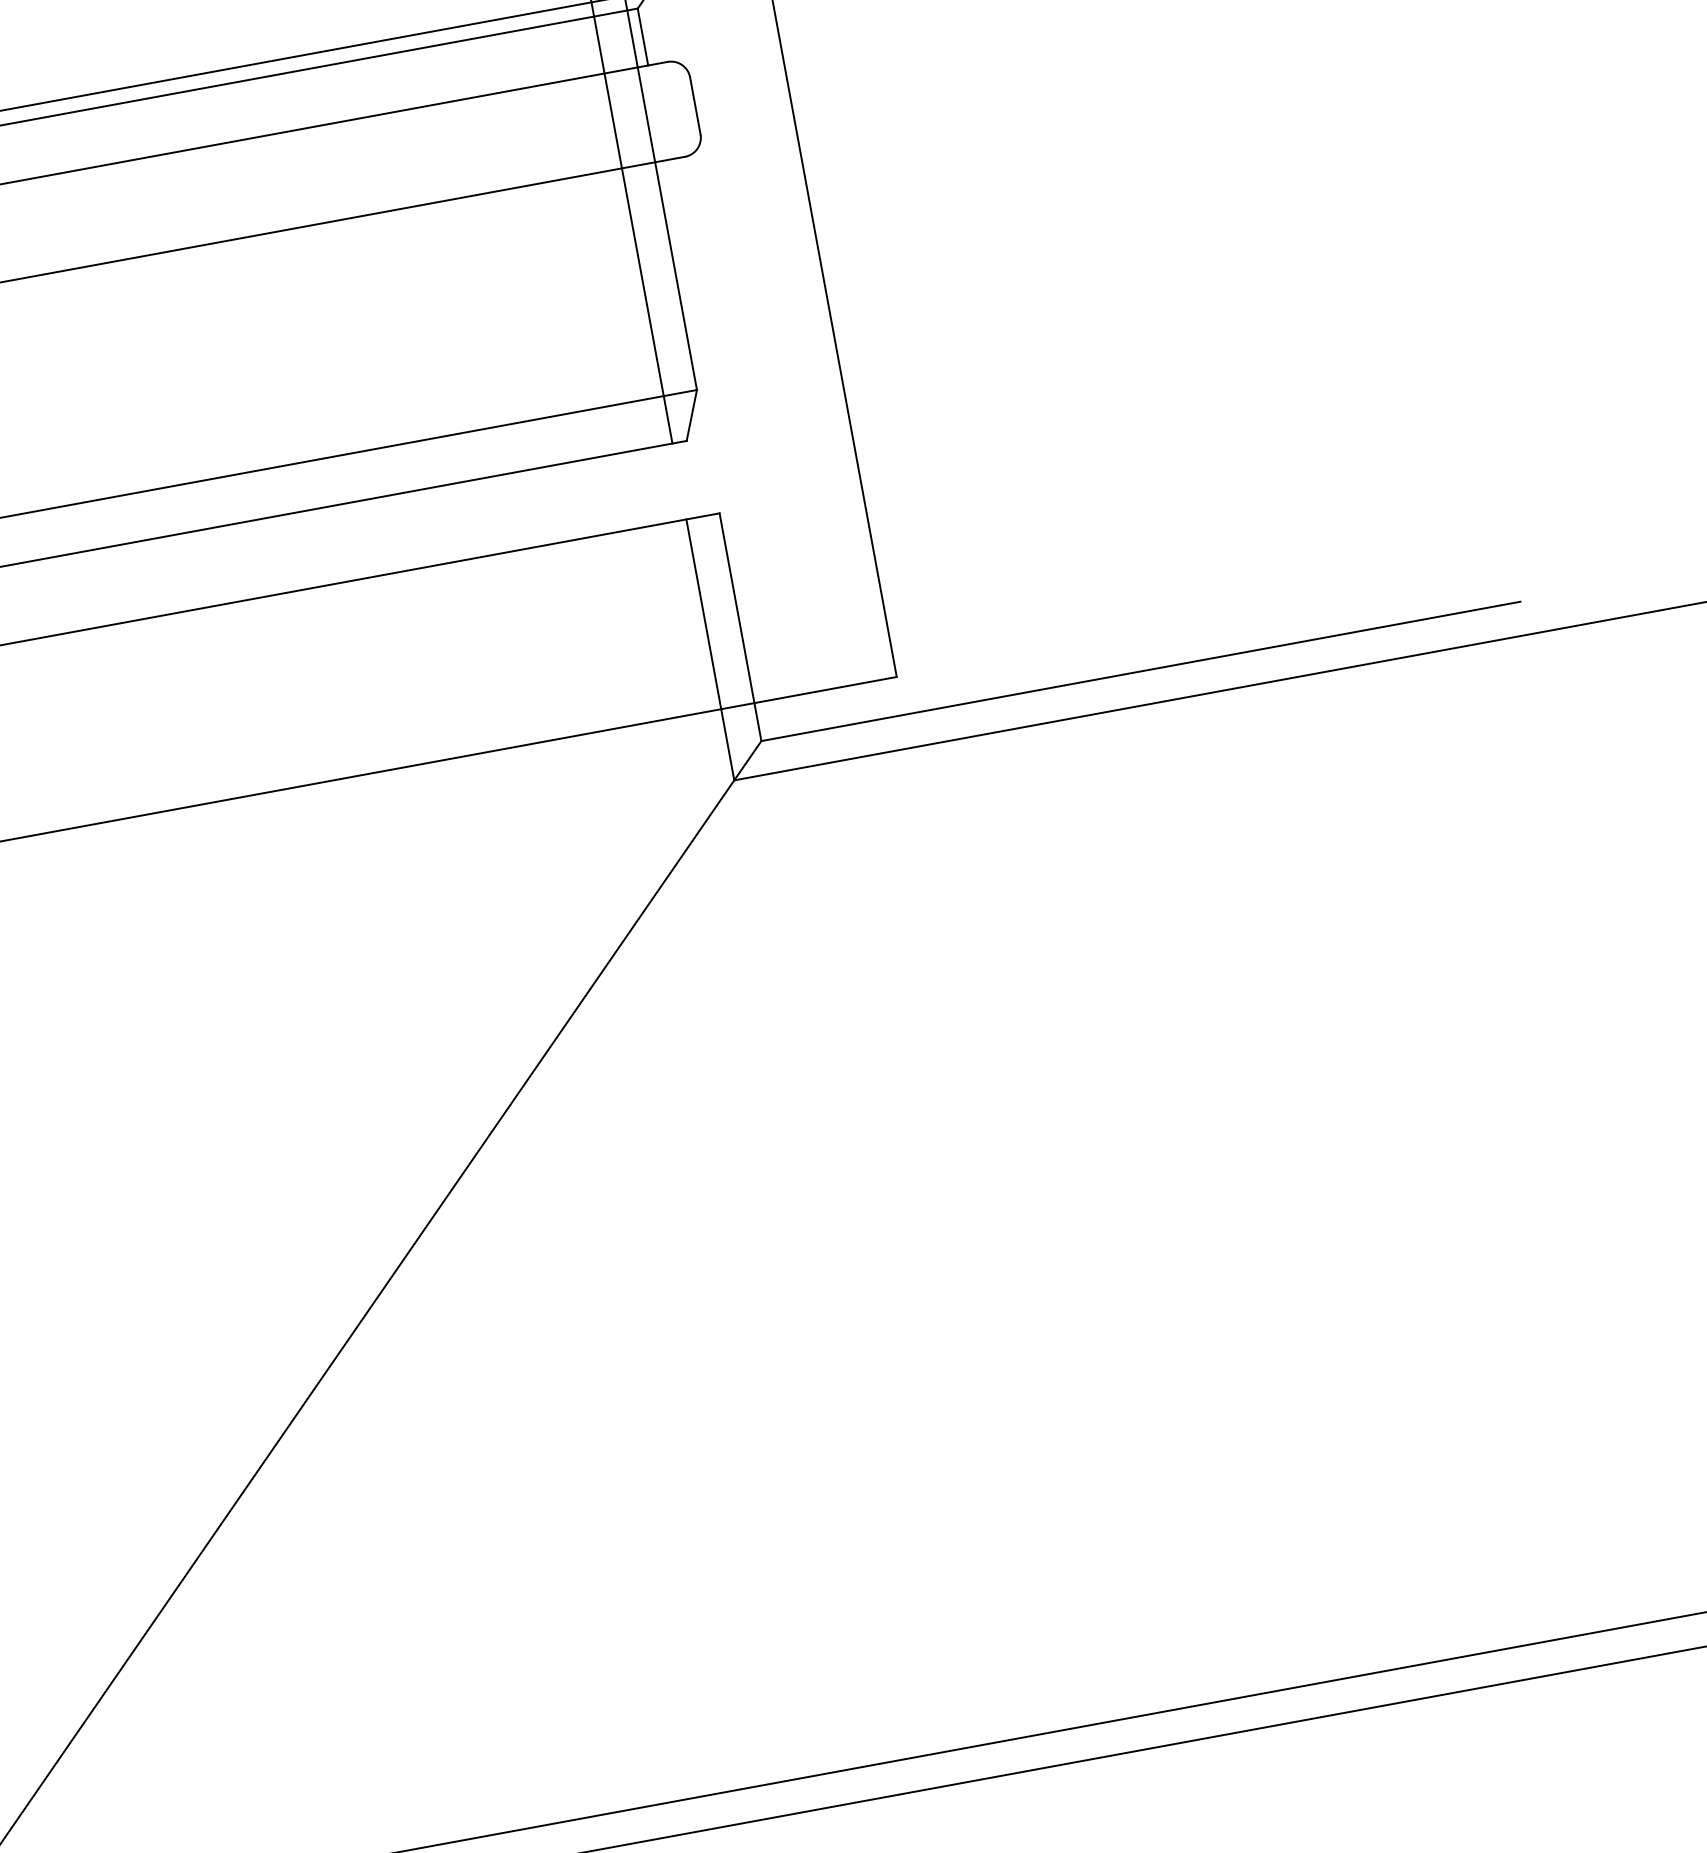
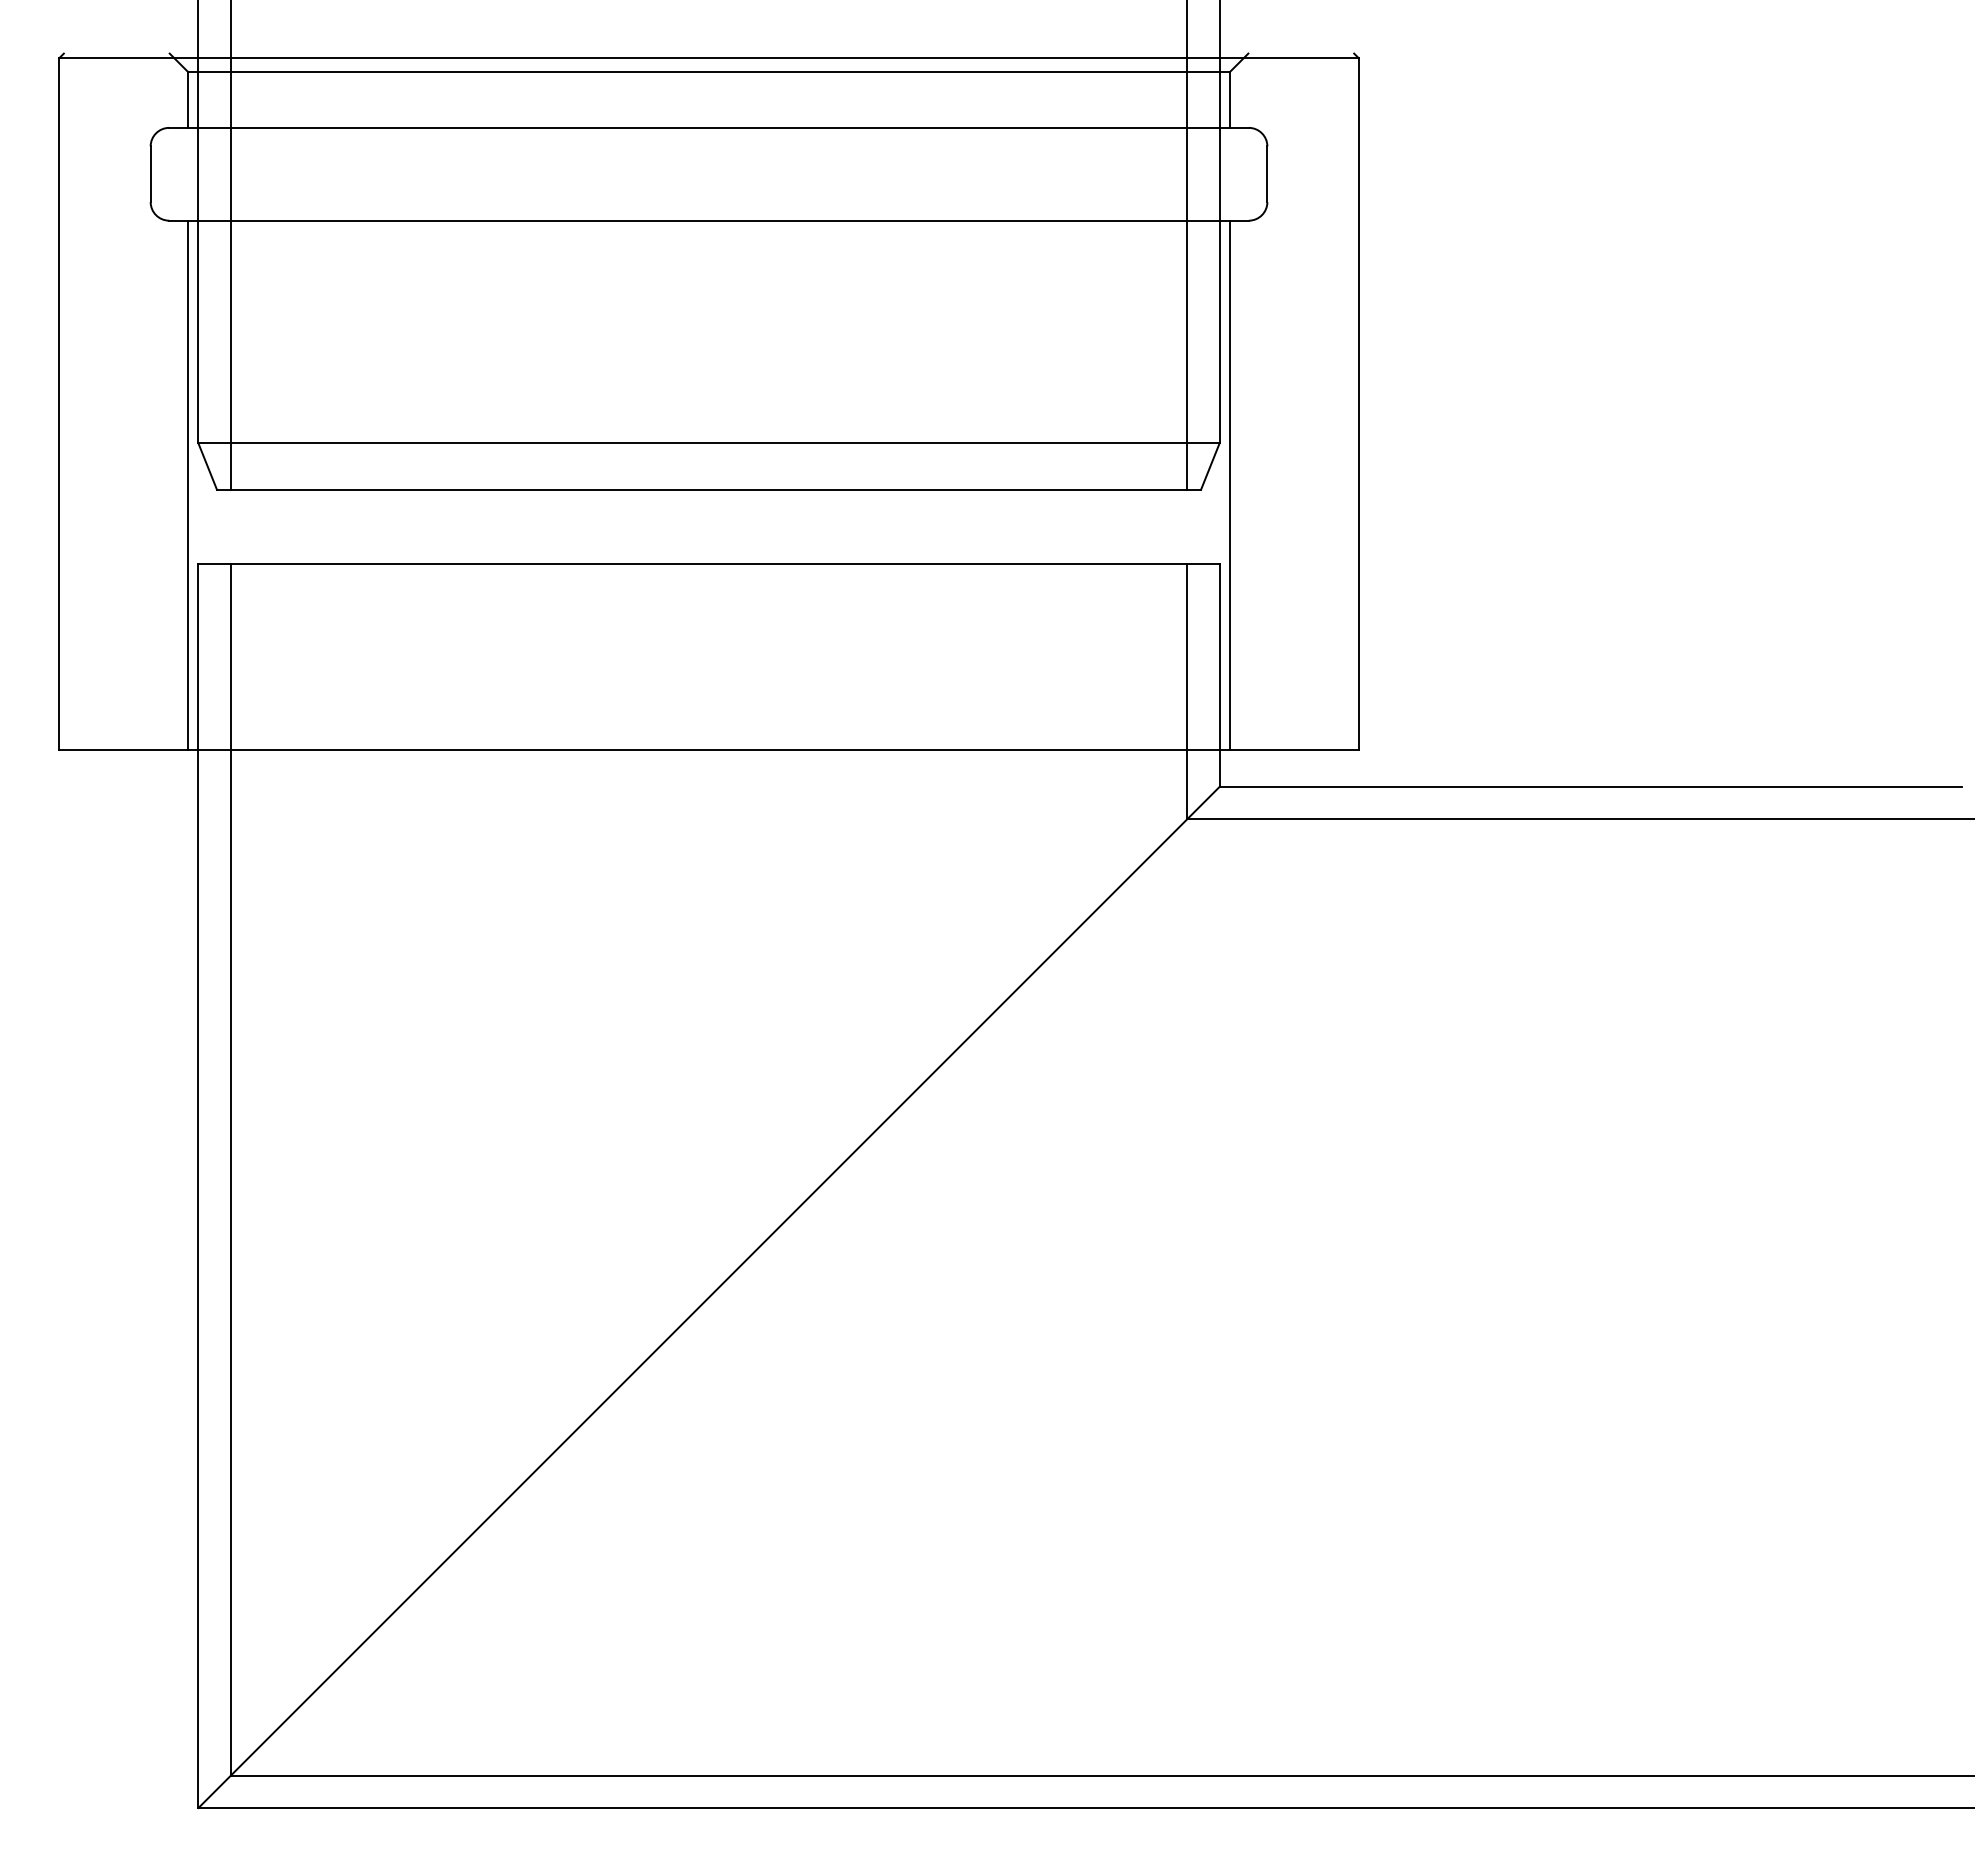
line: (714, 430) -> (1229, 484), added

